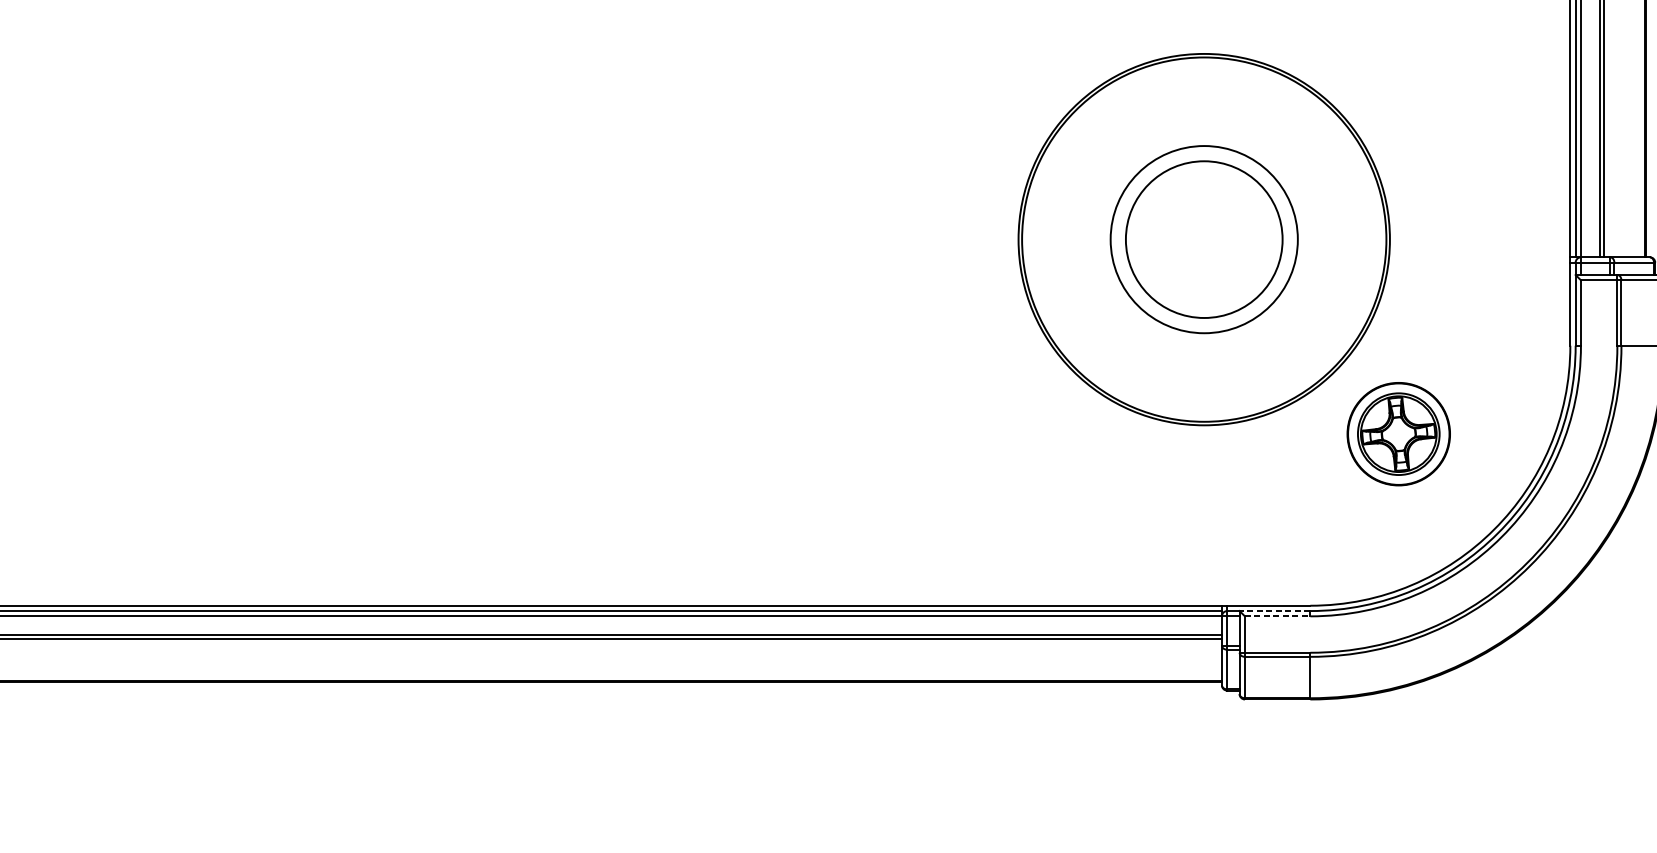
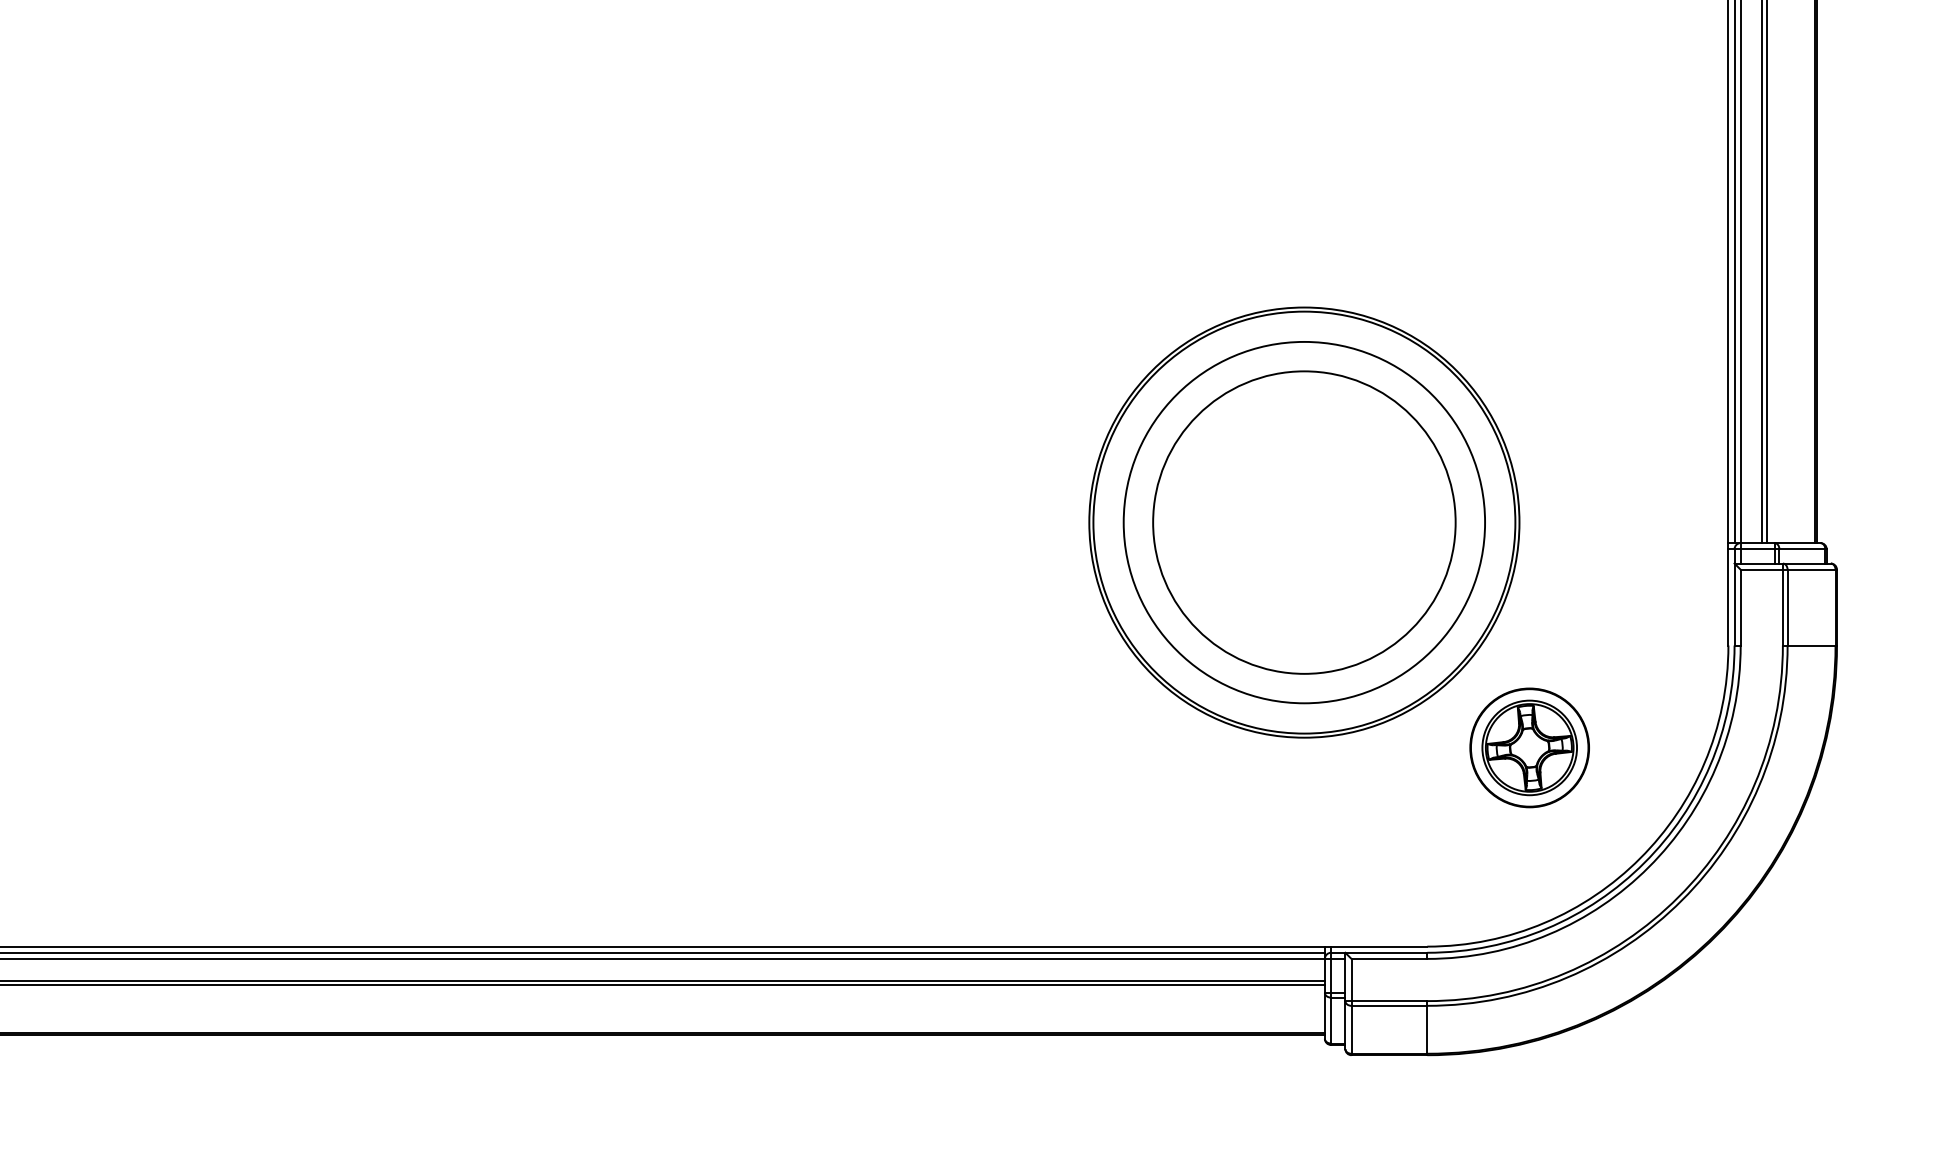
circle: (1204, 239) -> (1304, 522), size x1.67
circle: (1204, 239) -> (1304, 522), size x1.67
line: (1275, 610) -> (1386, 952), dashed -> solid
line: (1277, 615) -> (1389, 958), dashed -> solid

